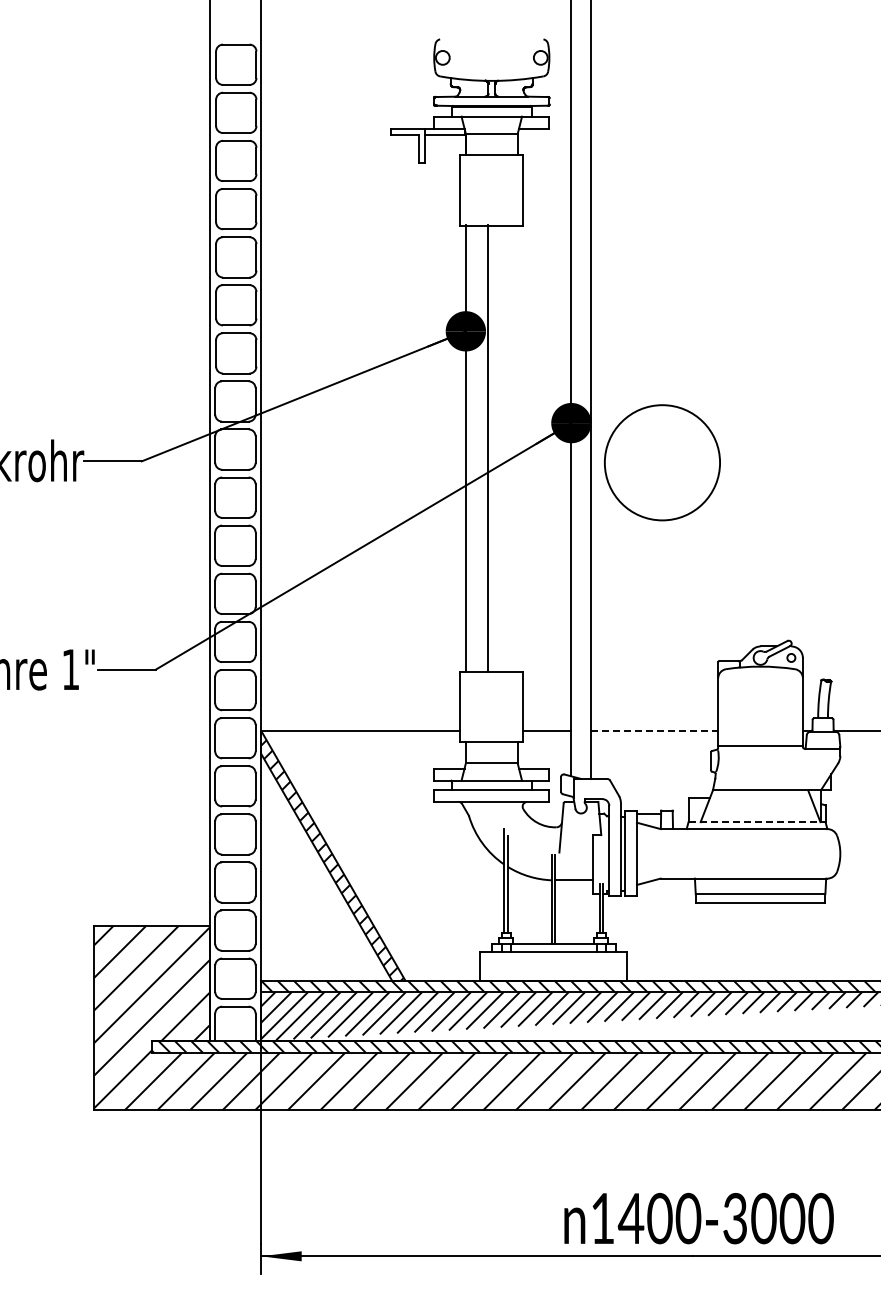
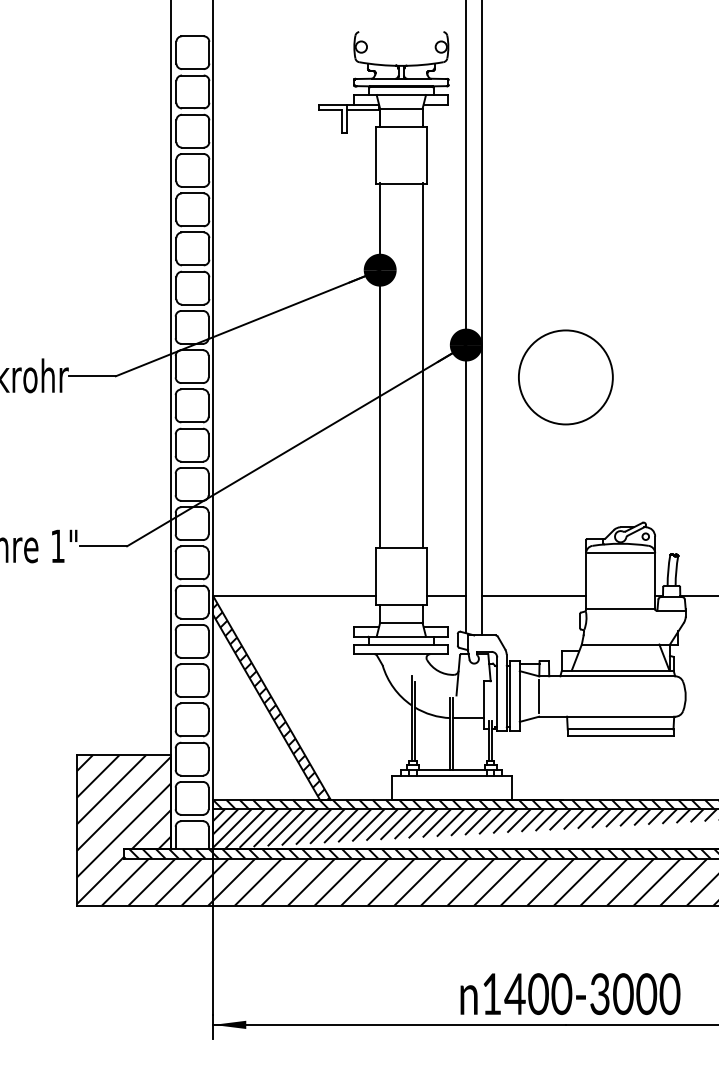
line: (487, 447) -> (422, 364), moved
circle: (662, 462) -> (565, 377), moved
line: (760, 678) -> (620, 553), added
line: (654, 731) -> (534, 596), dashed -> solid
line: (757, 822) -> (618, 670), dashed -> solid
line: (660, 853) -> (538, 696), added

